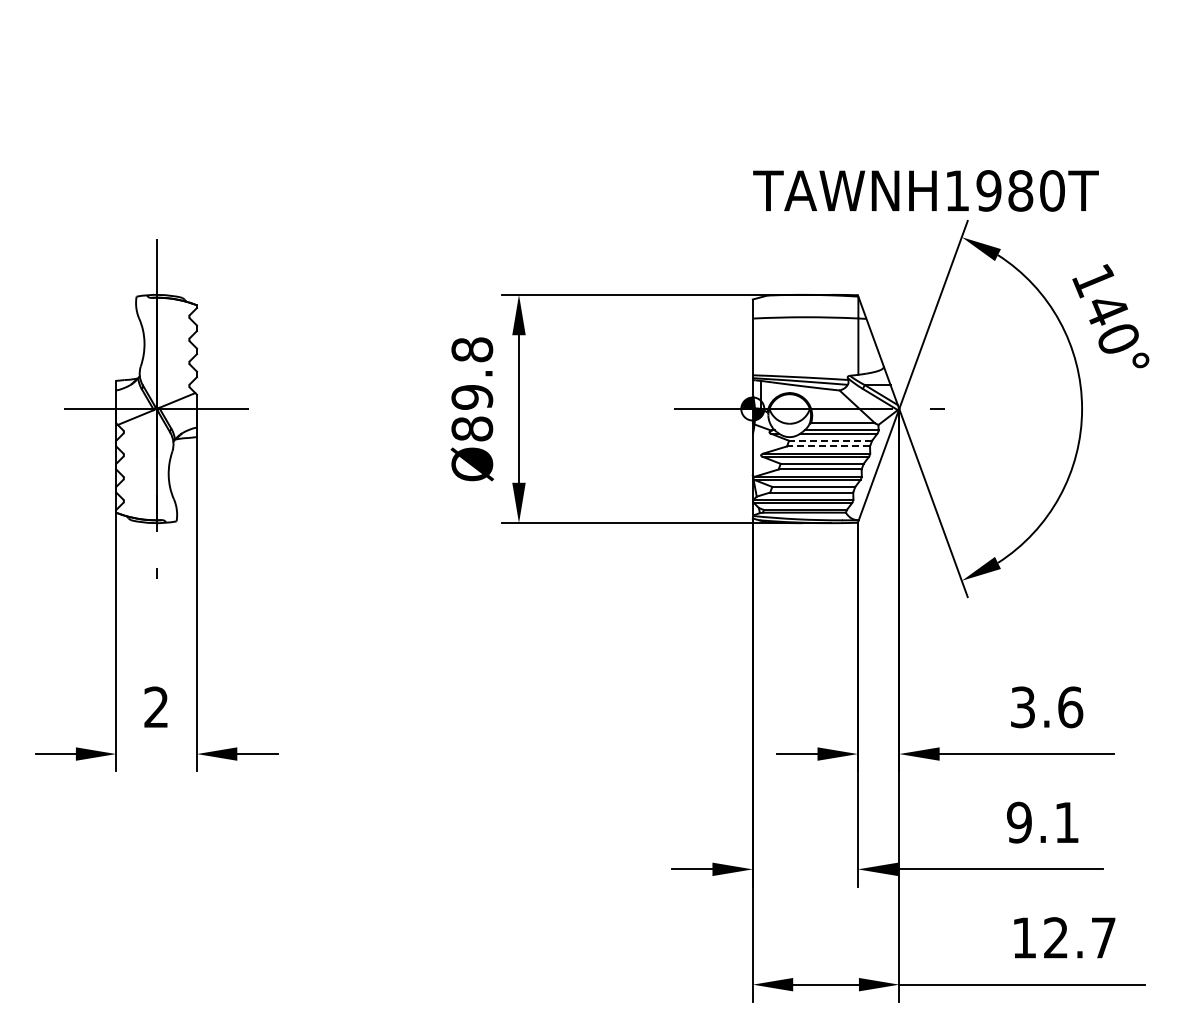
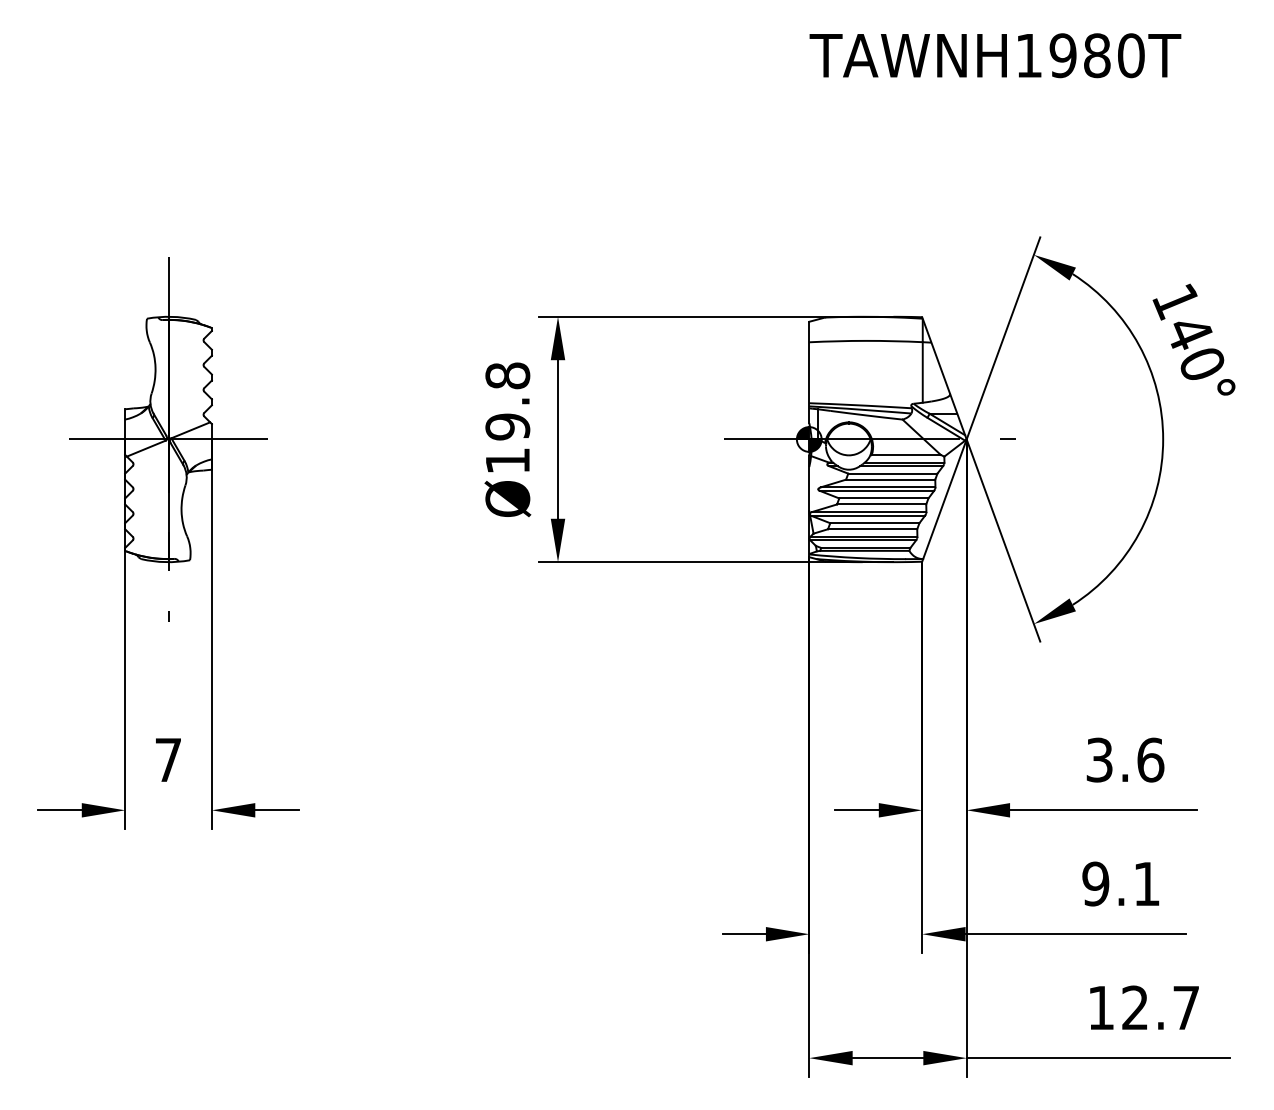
text: (925, 190) -> (994, 55), moved
text: (472, 428) -> (508, 460), Ø89.8 -> Ø19.8
line: (830, 440) -> (892, 473), dashed -> solid
line: (828, 446) -> (890, 479), dashed -> solid
text: (156, 706) -> (168, 759), 2 -> 7

